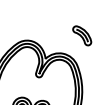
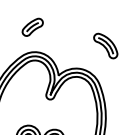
part: (25, 20) -> (32, 26), added

